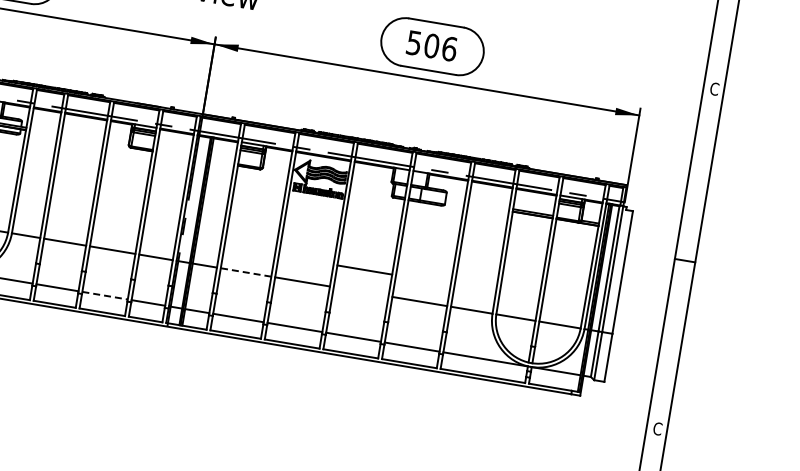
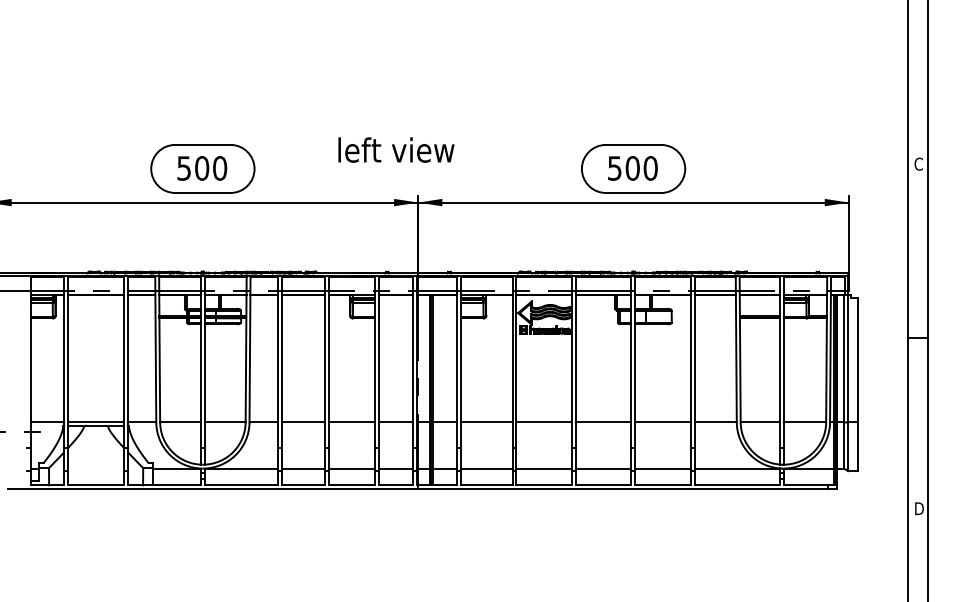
text: (449, 49) -> (650, 168), 506 -> 500
line: (364, 270) -> (603, 422), moved
line: (245, 272) -> (486, 422), dashed -> solid
line: (105, 295) -> (352, 468), dashed -> solid
text: (657, 428) -> (918, 508), C -> D

